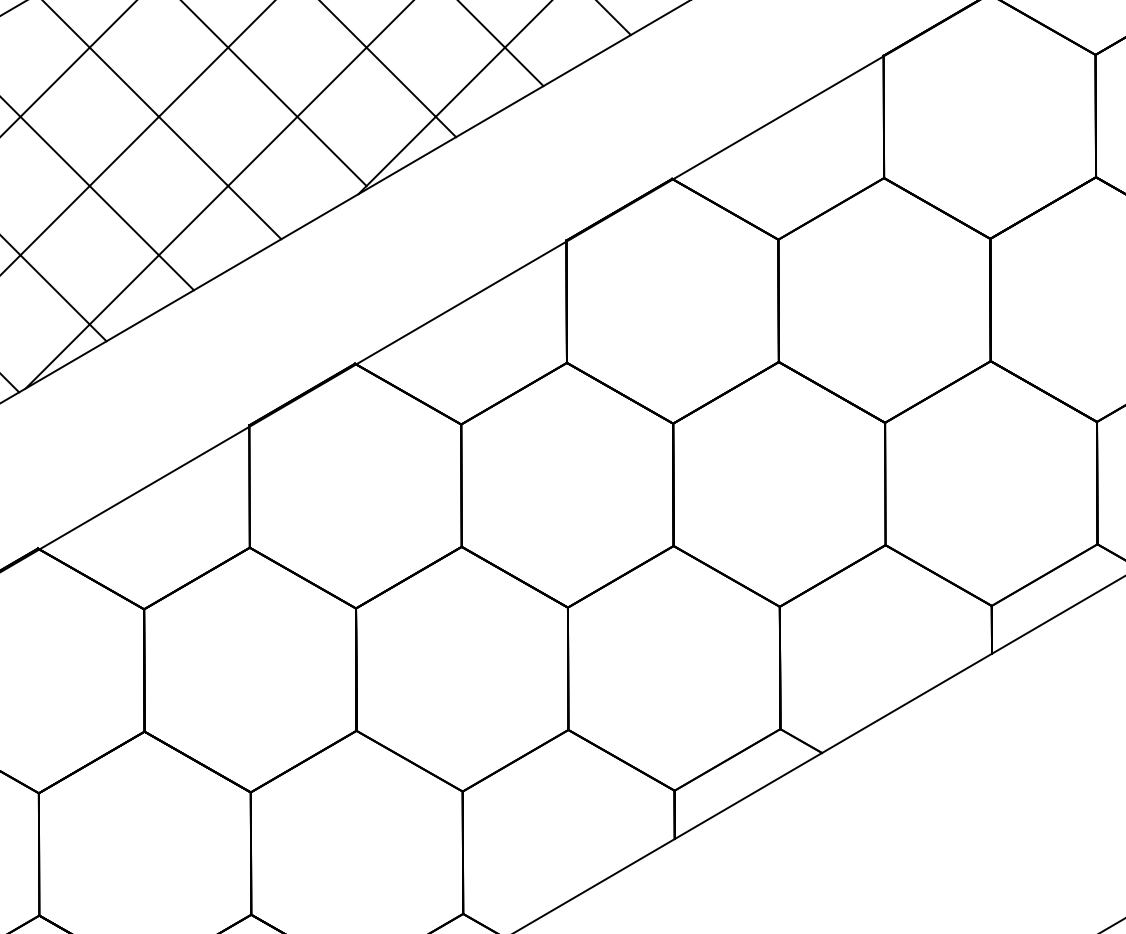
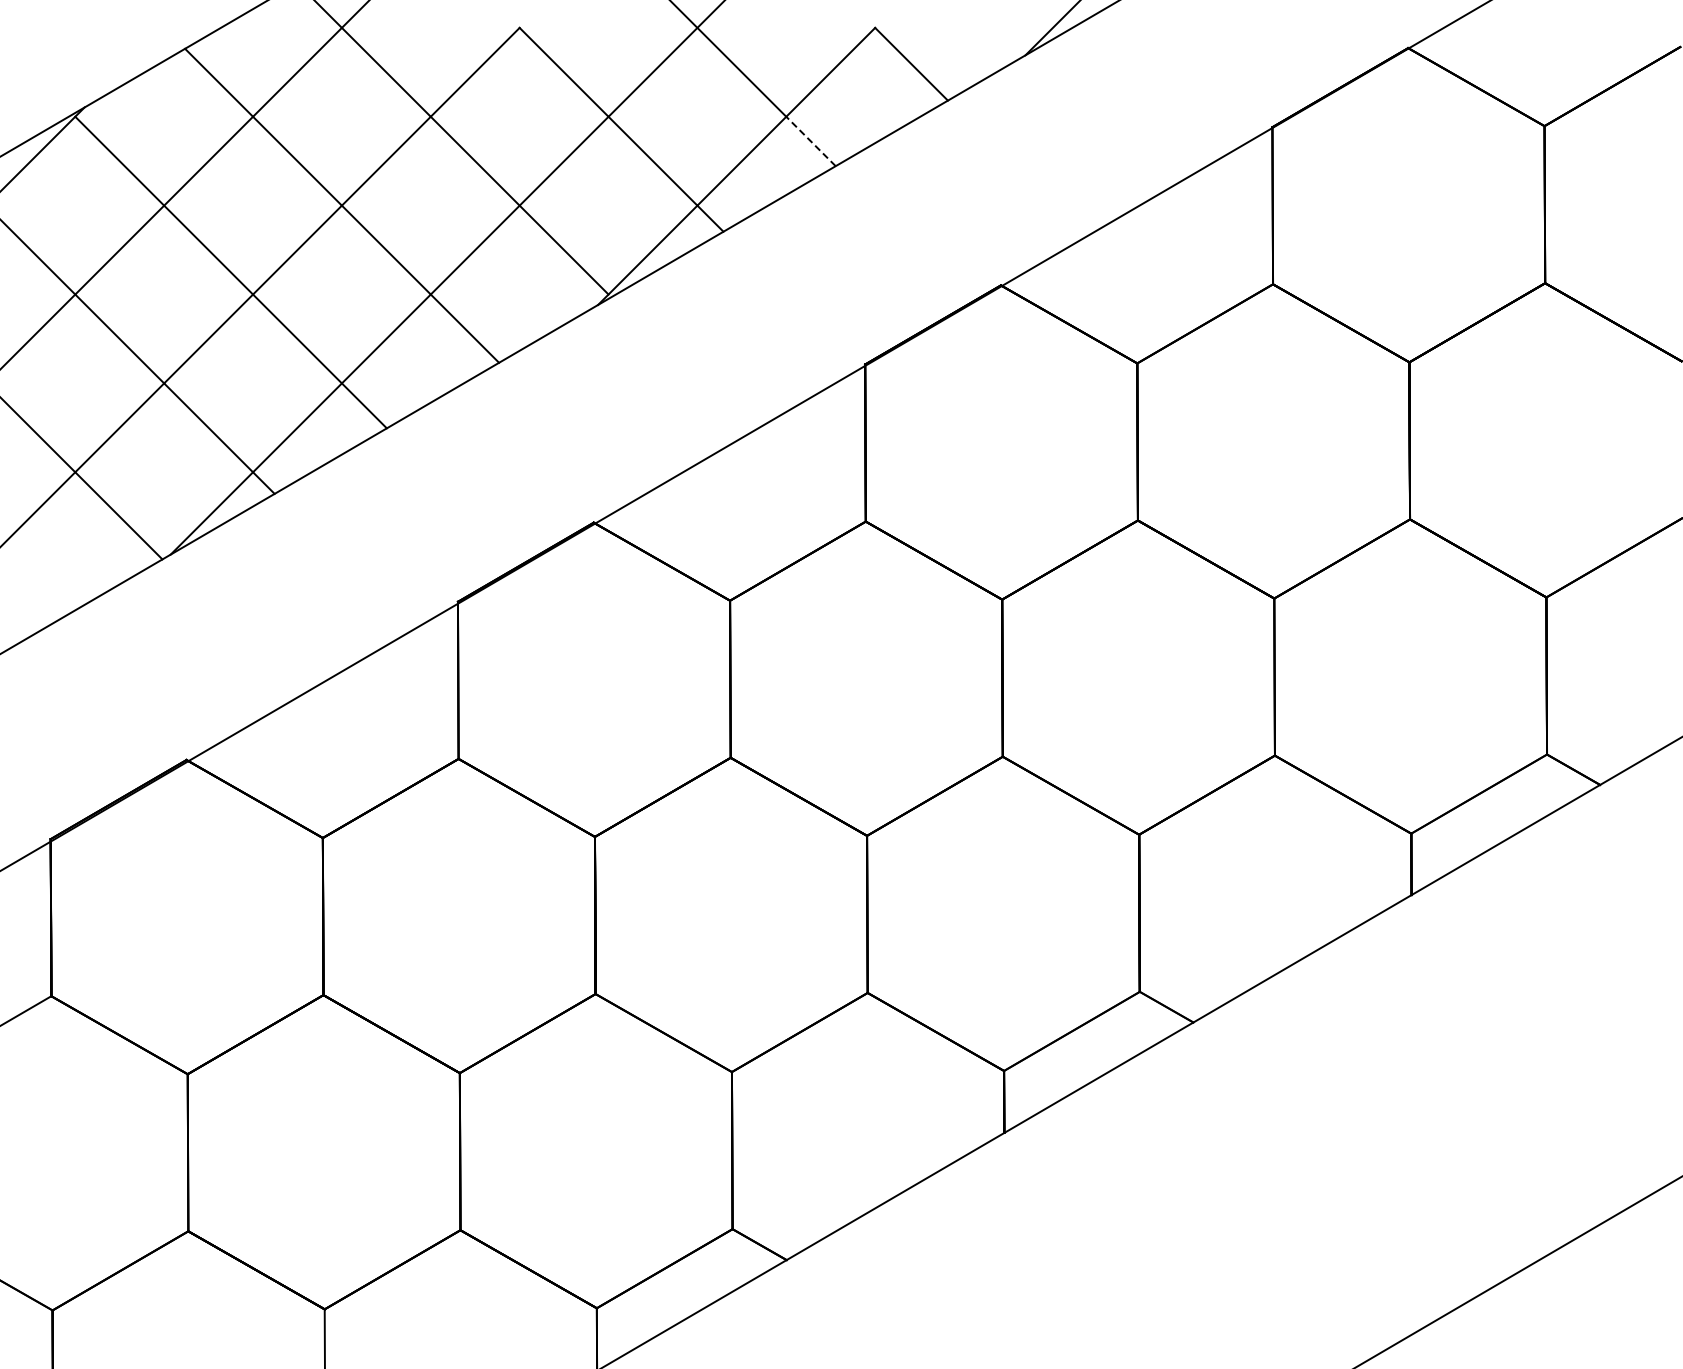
line: (524, 66) -> (811, 141), solid -> dashed

